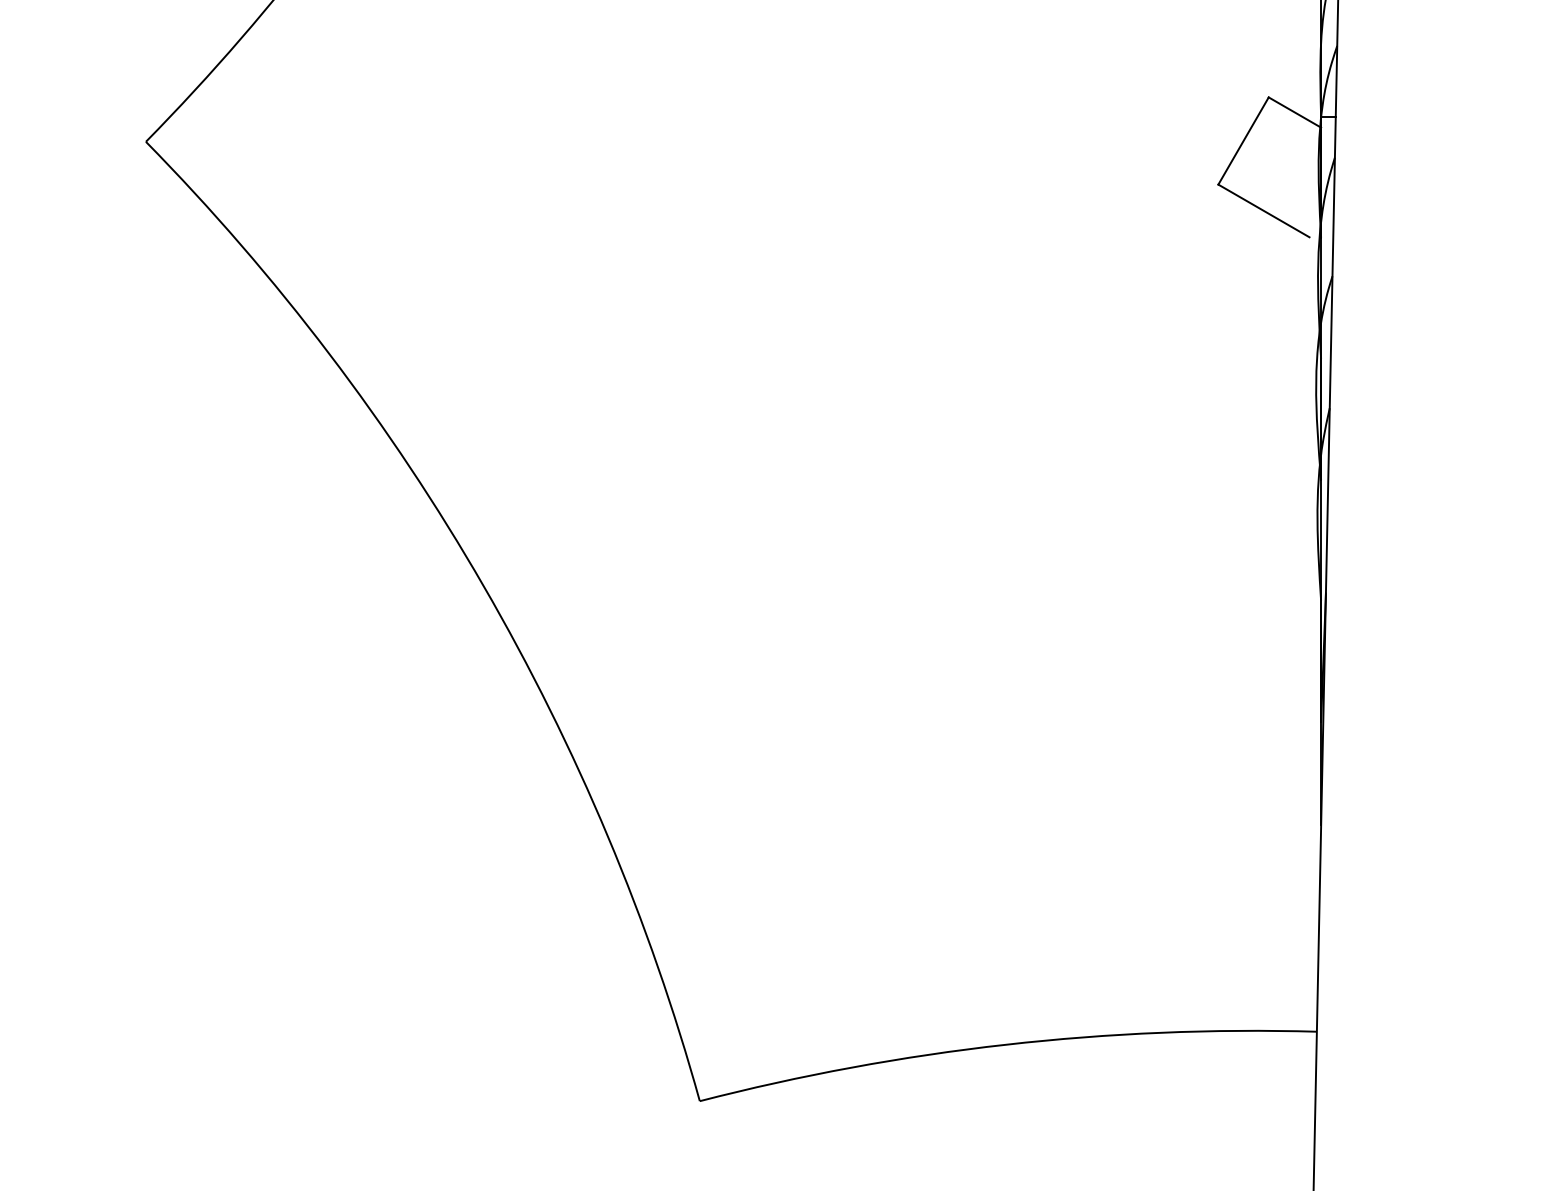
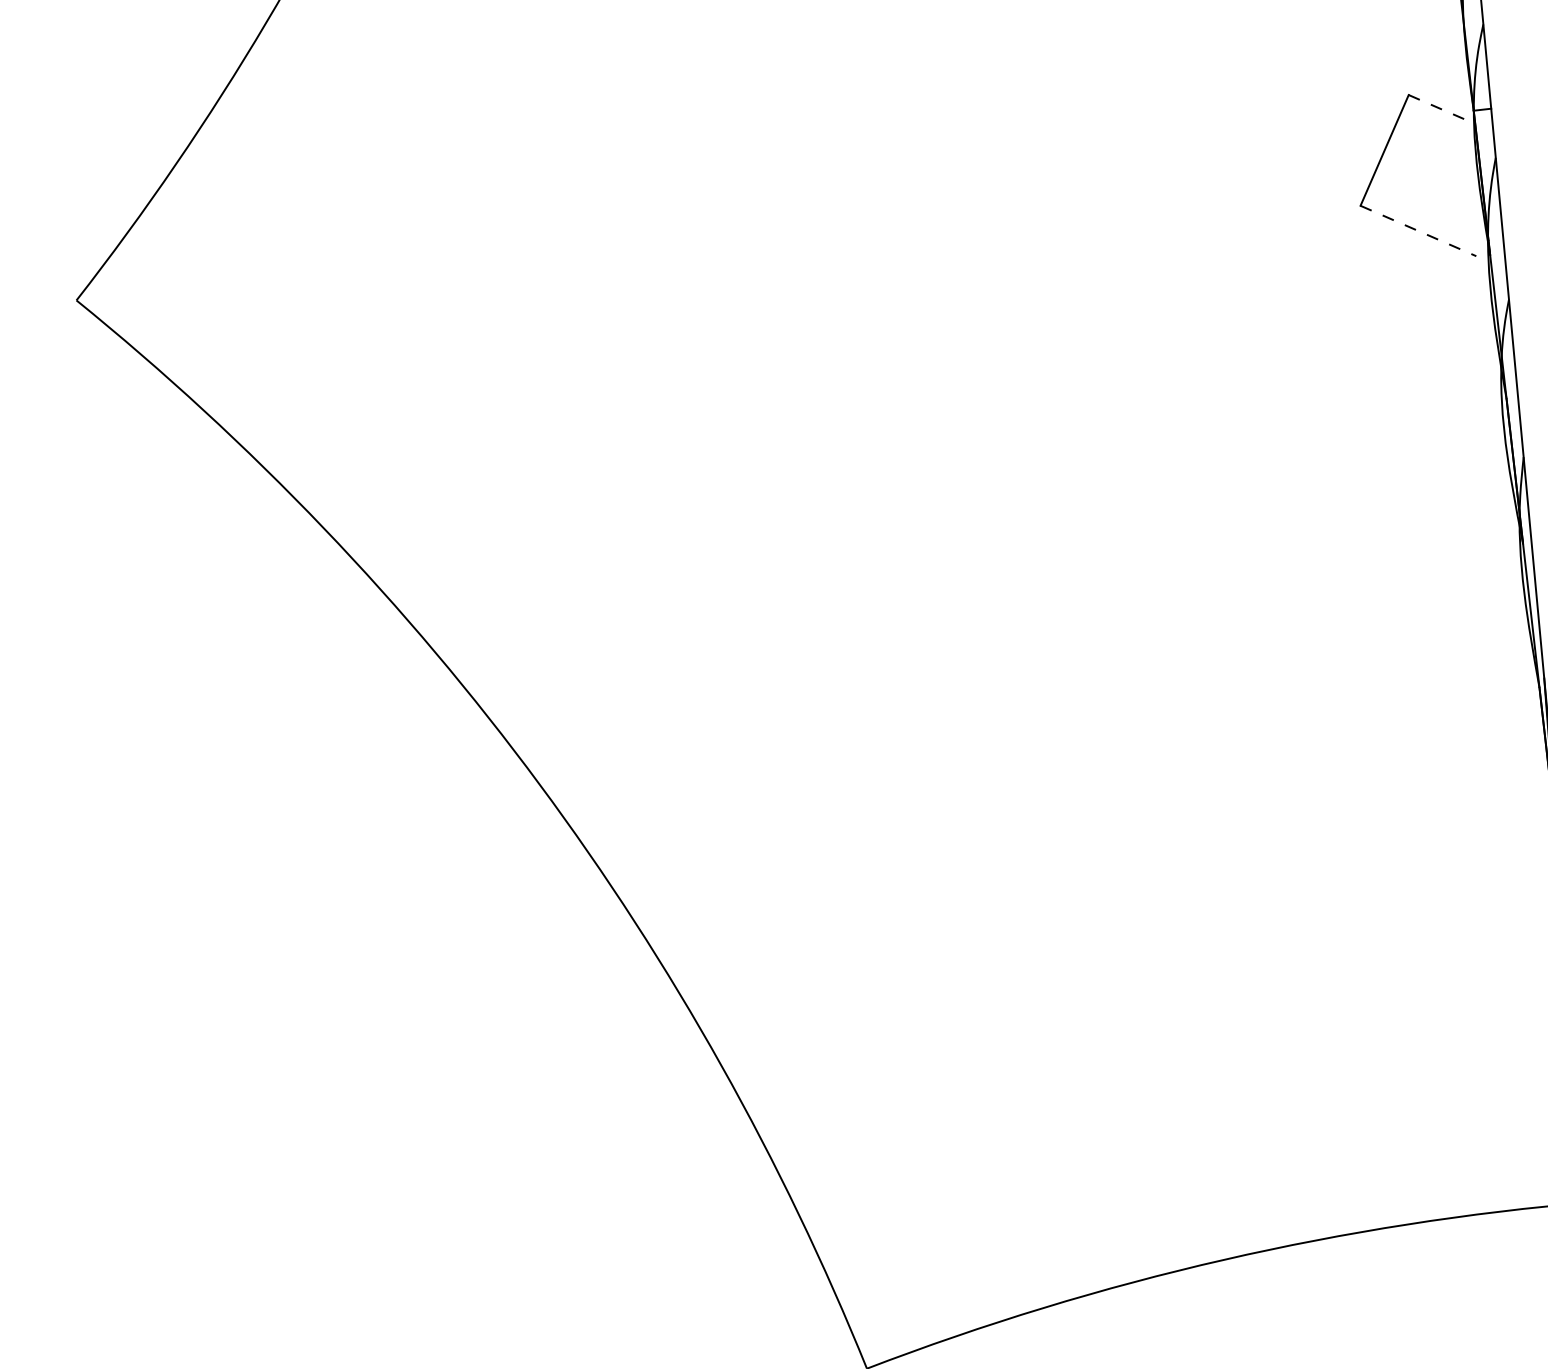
line: (1295, 112) -> (1442, 109), solid -> dashed
line: (1263, 210) -> (1417, 230), solid -> dashed

